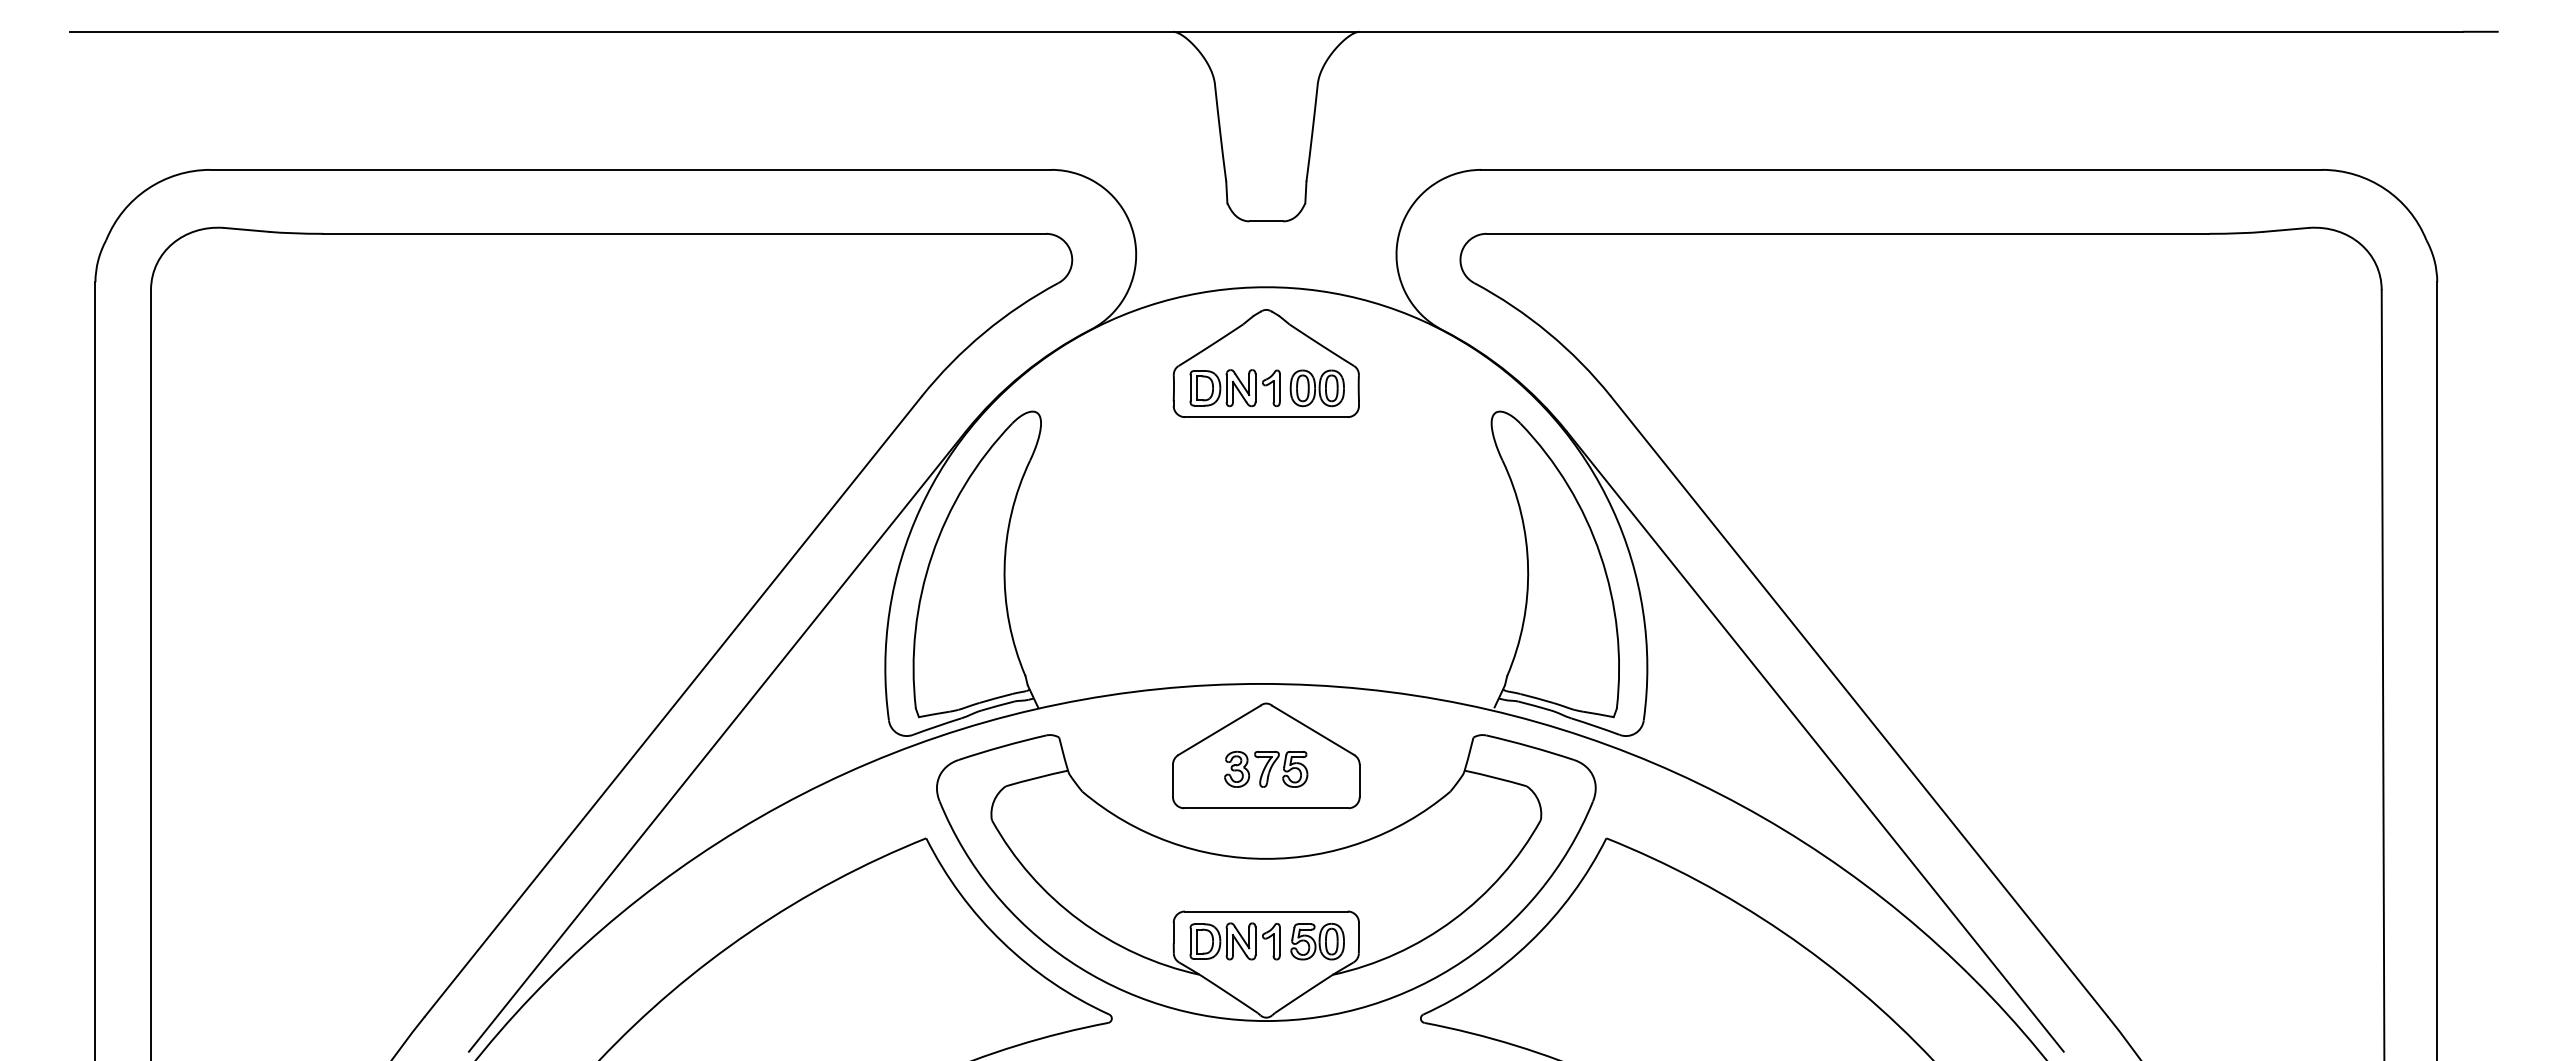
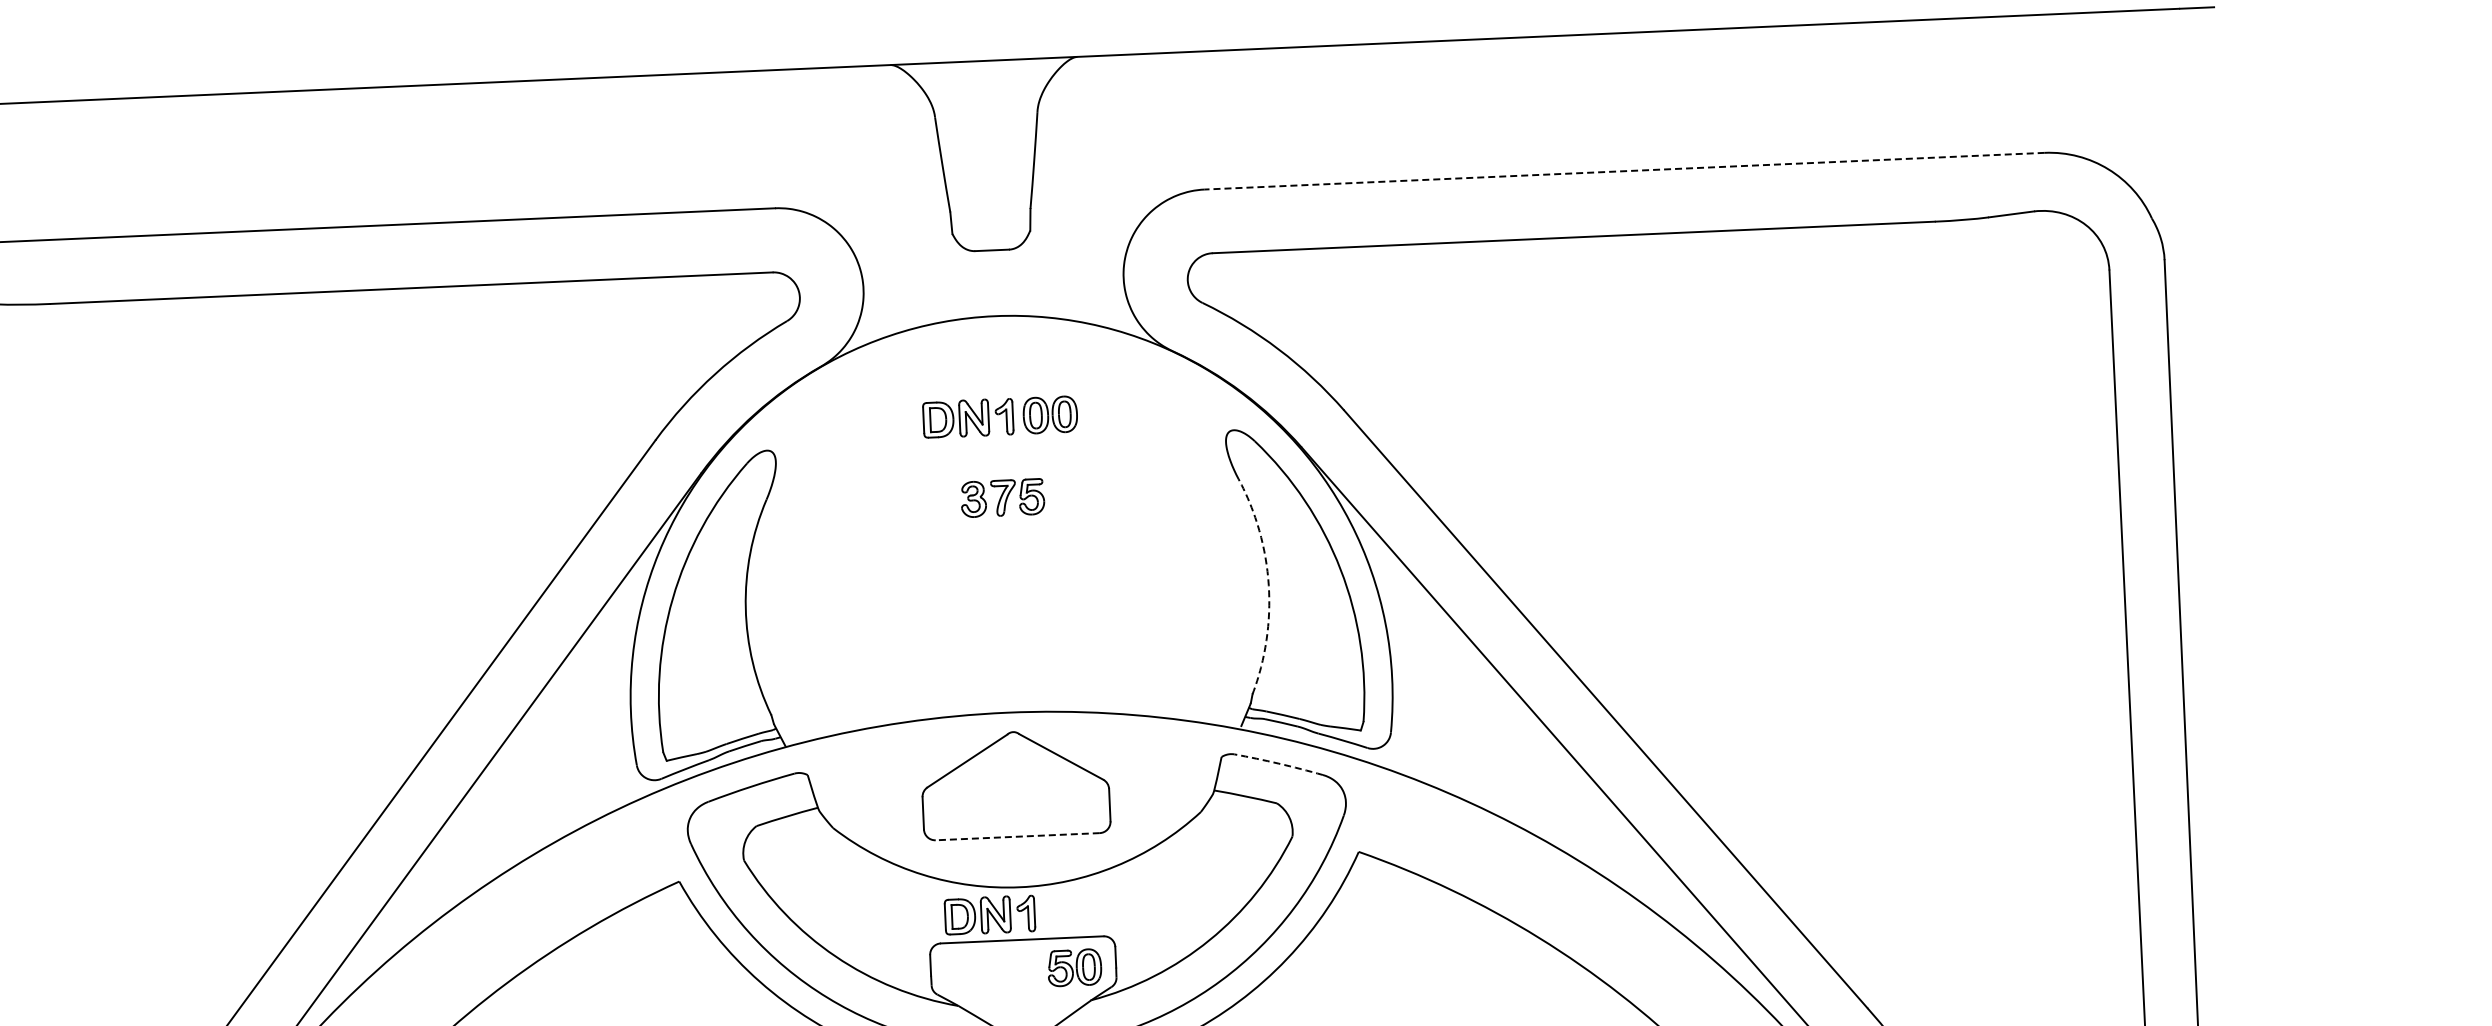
line: (1901, 169) -> (1624, 170), solid -> dashed
part: (1265, 363) -> (997, 392), removed
arc: (1528, 567) -> (1269, 584), solid -> dashed
arc: (1530, 746) -> (1278, 763), solid -> dashed
part: (1266, 768) -> (1003, 497), moved
line: (1265, 808) -> (1016, 836), solid -> dashed
part: (1234, 941) -> (989, 915), moved

